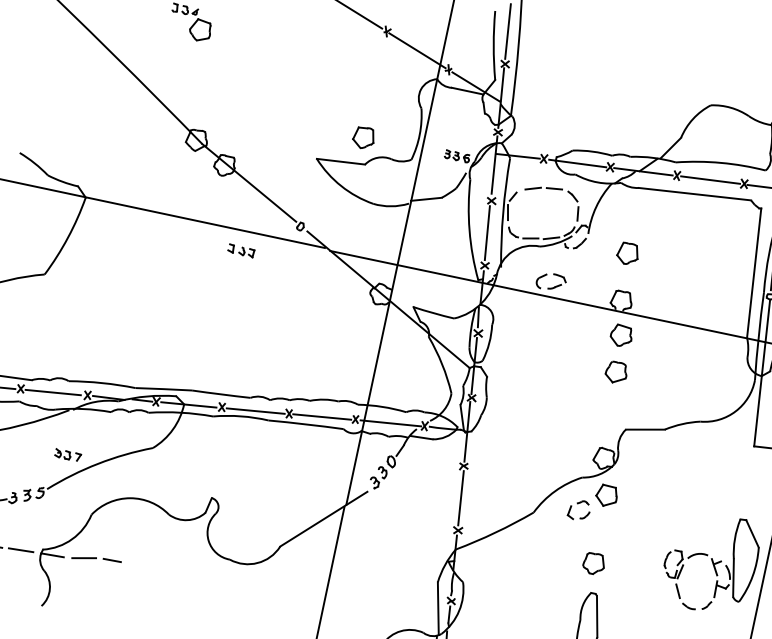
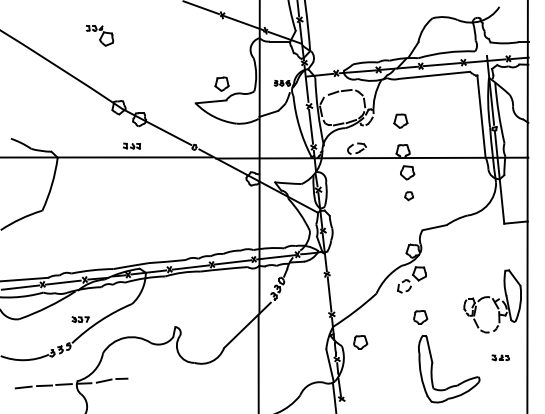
part: (242, 249) -> (132, 145), moved
part: (615, 371) -> (408, 195), size x0.6
part: (492, 582) -> (360, 342), added

